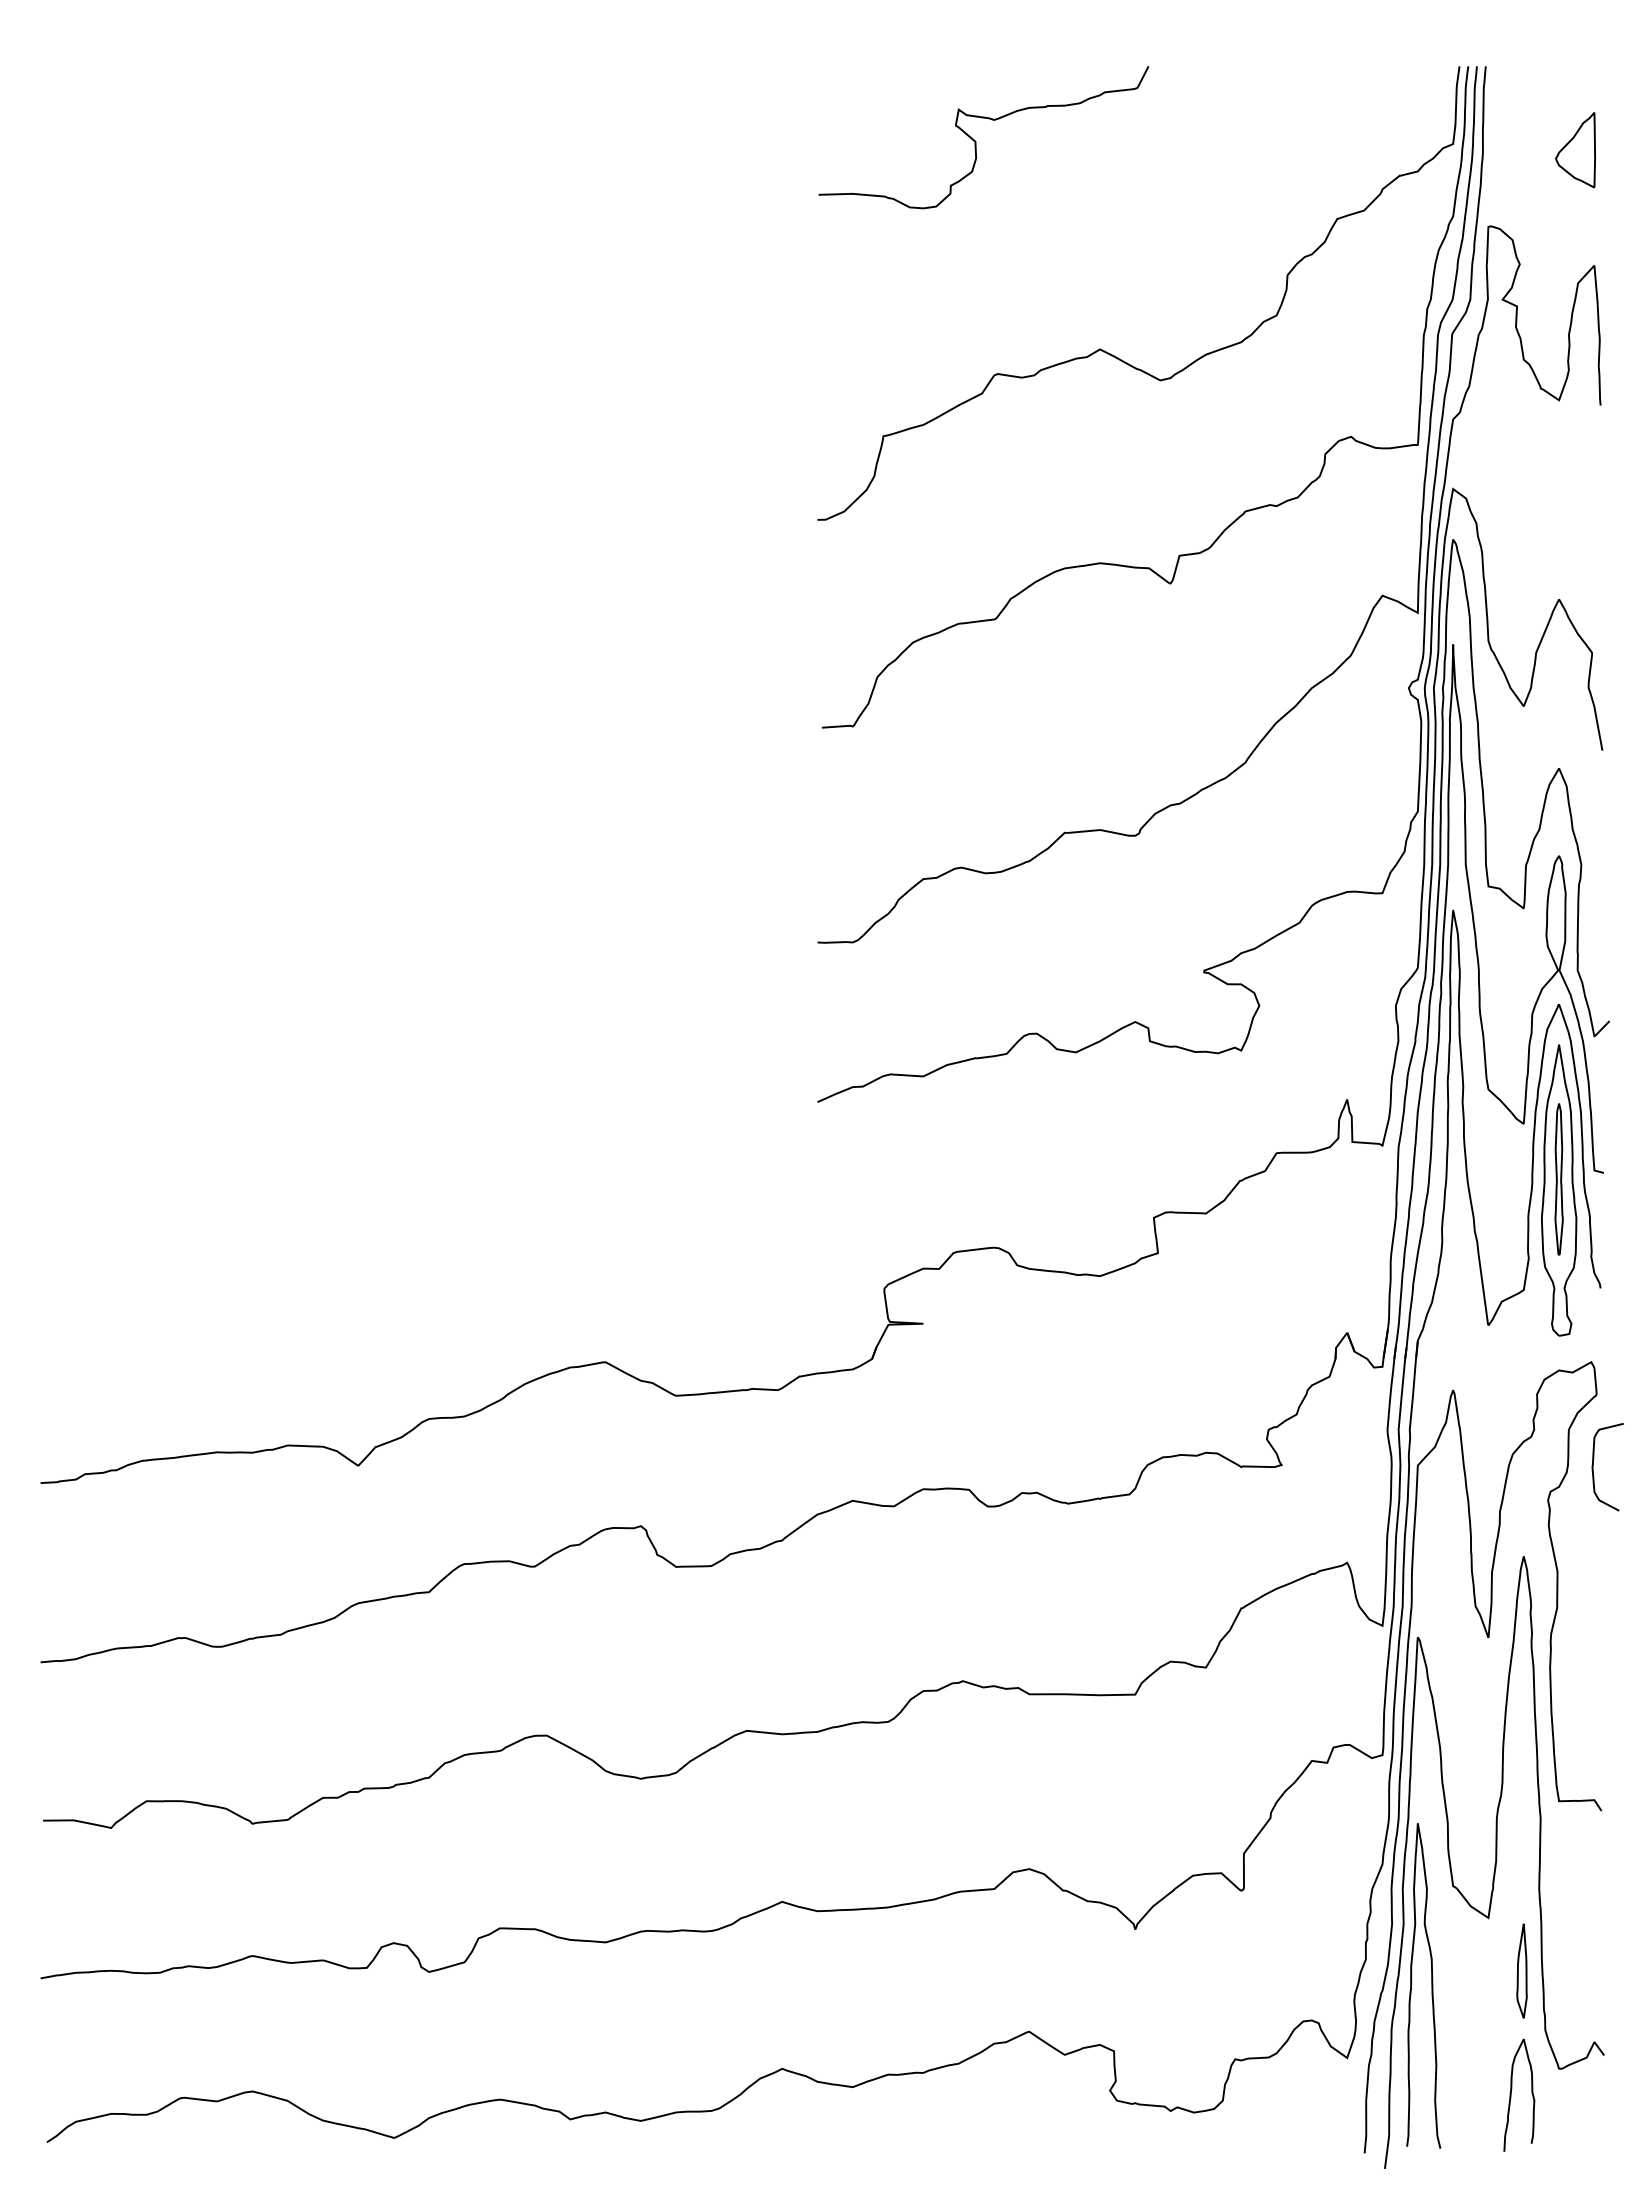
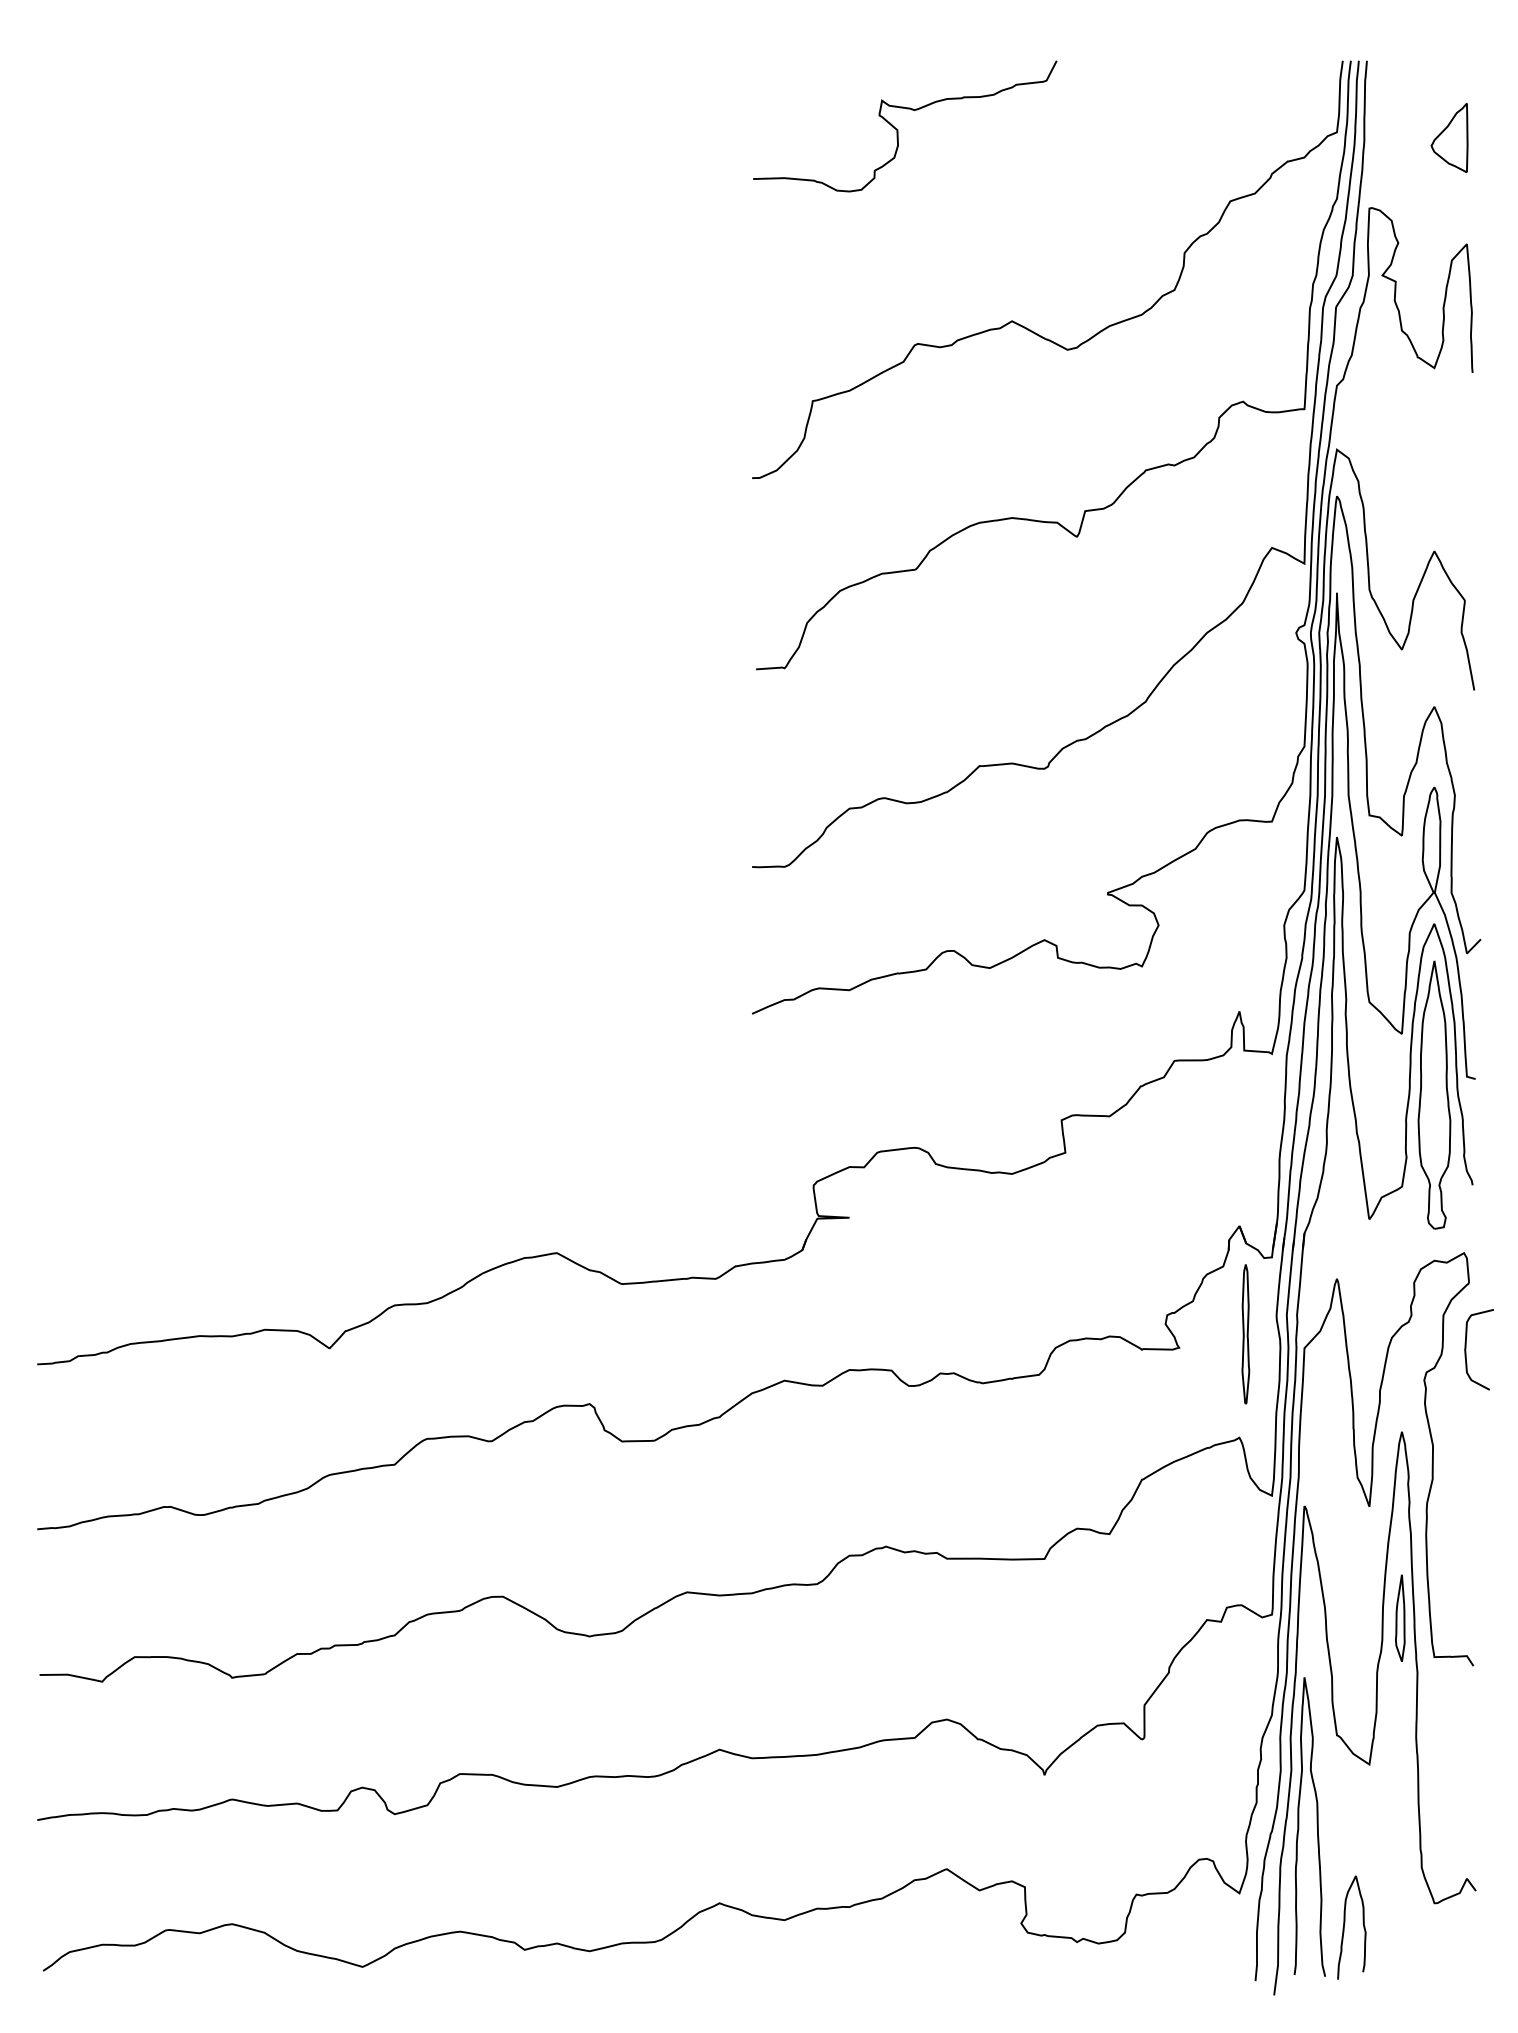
part: (1558, 1179) -> (1245, 1334), moved
part: (1521, 1970) -> (1399, 1617), moved
curve: (1511, 2094) -> (1344, 1926), moved

